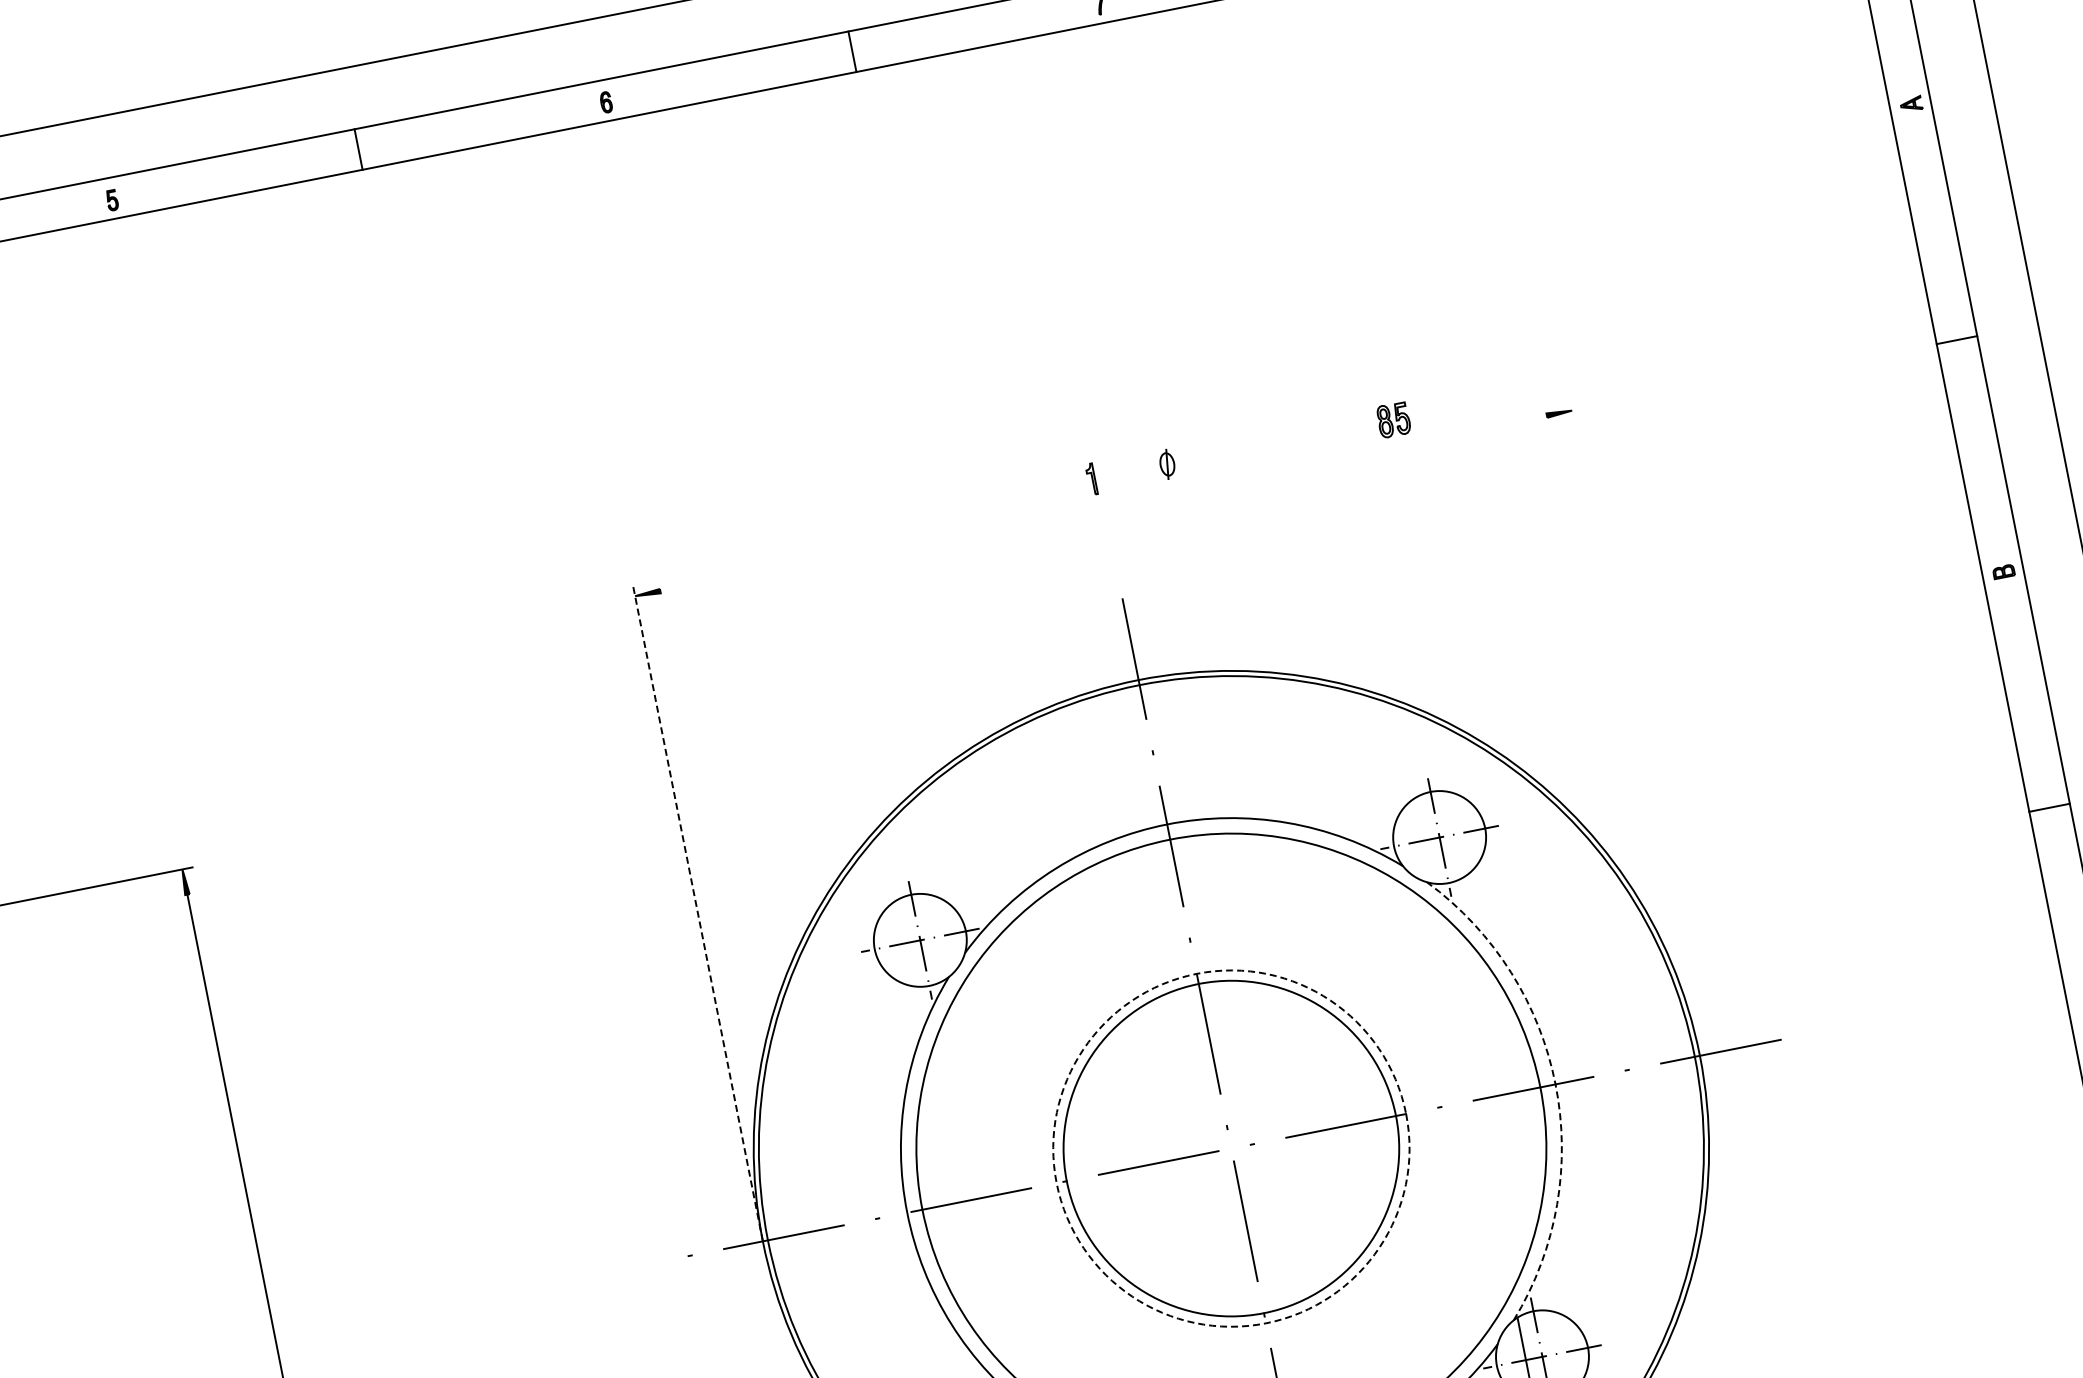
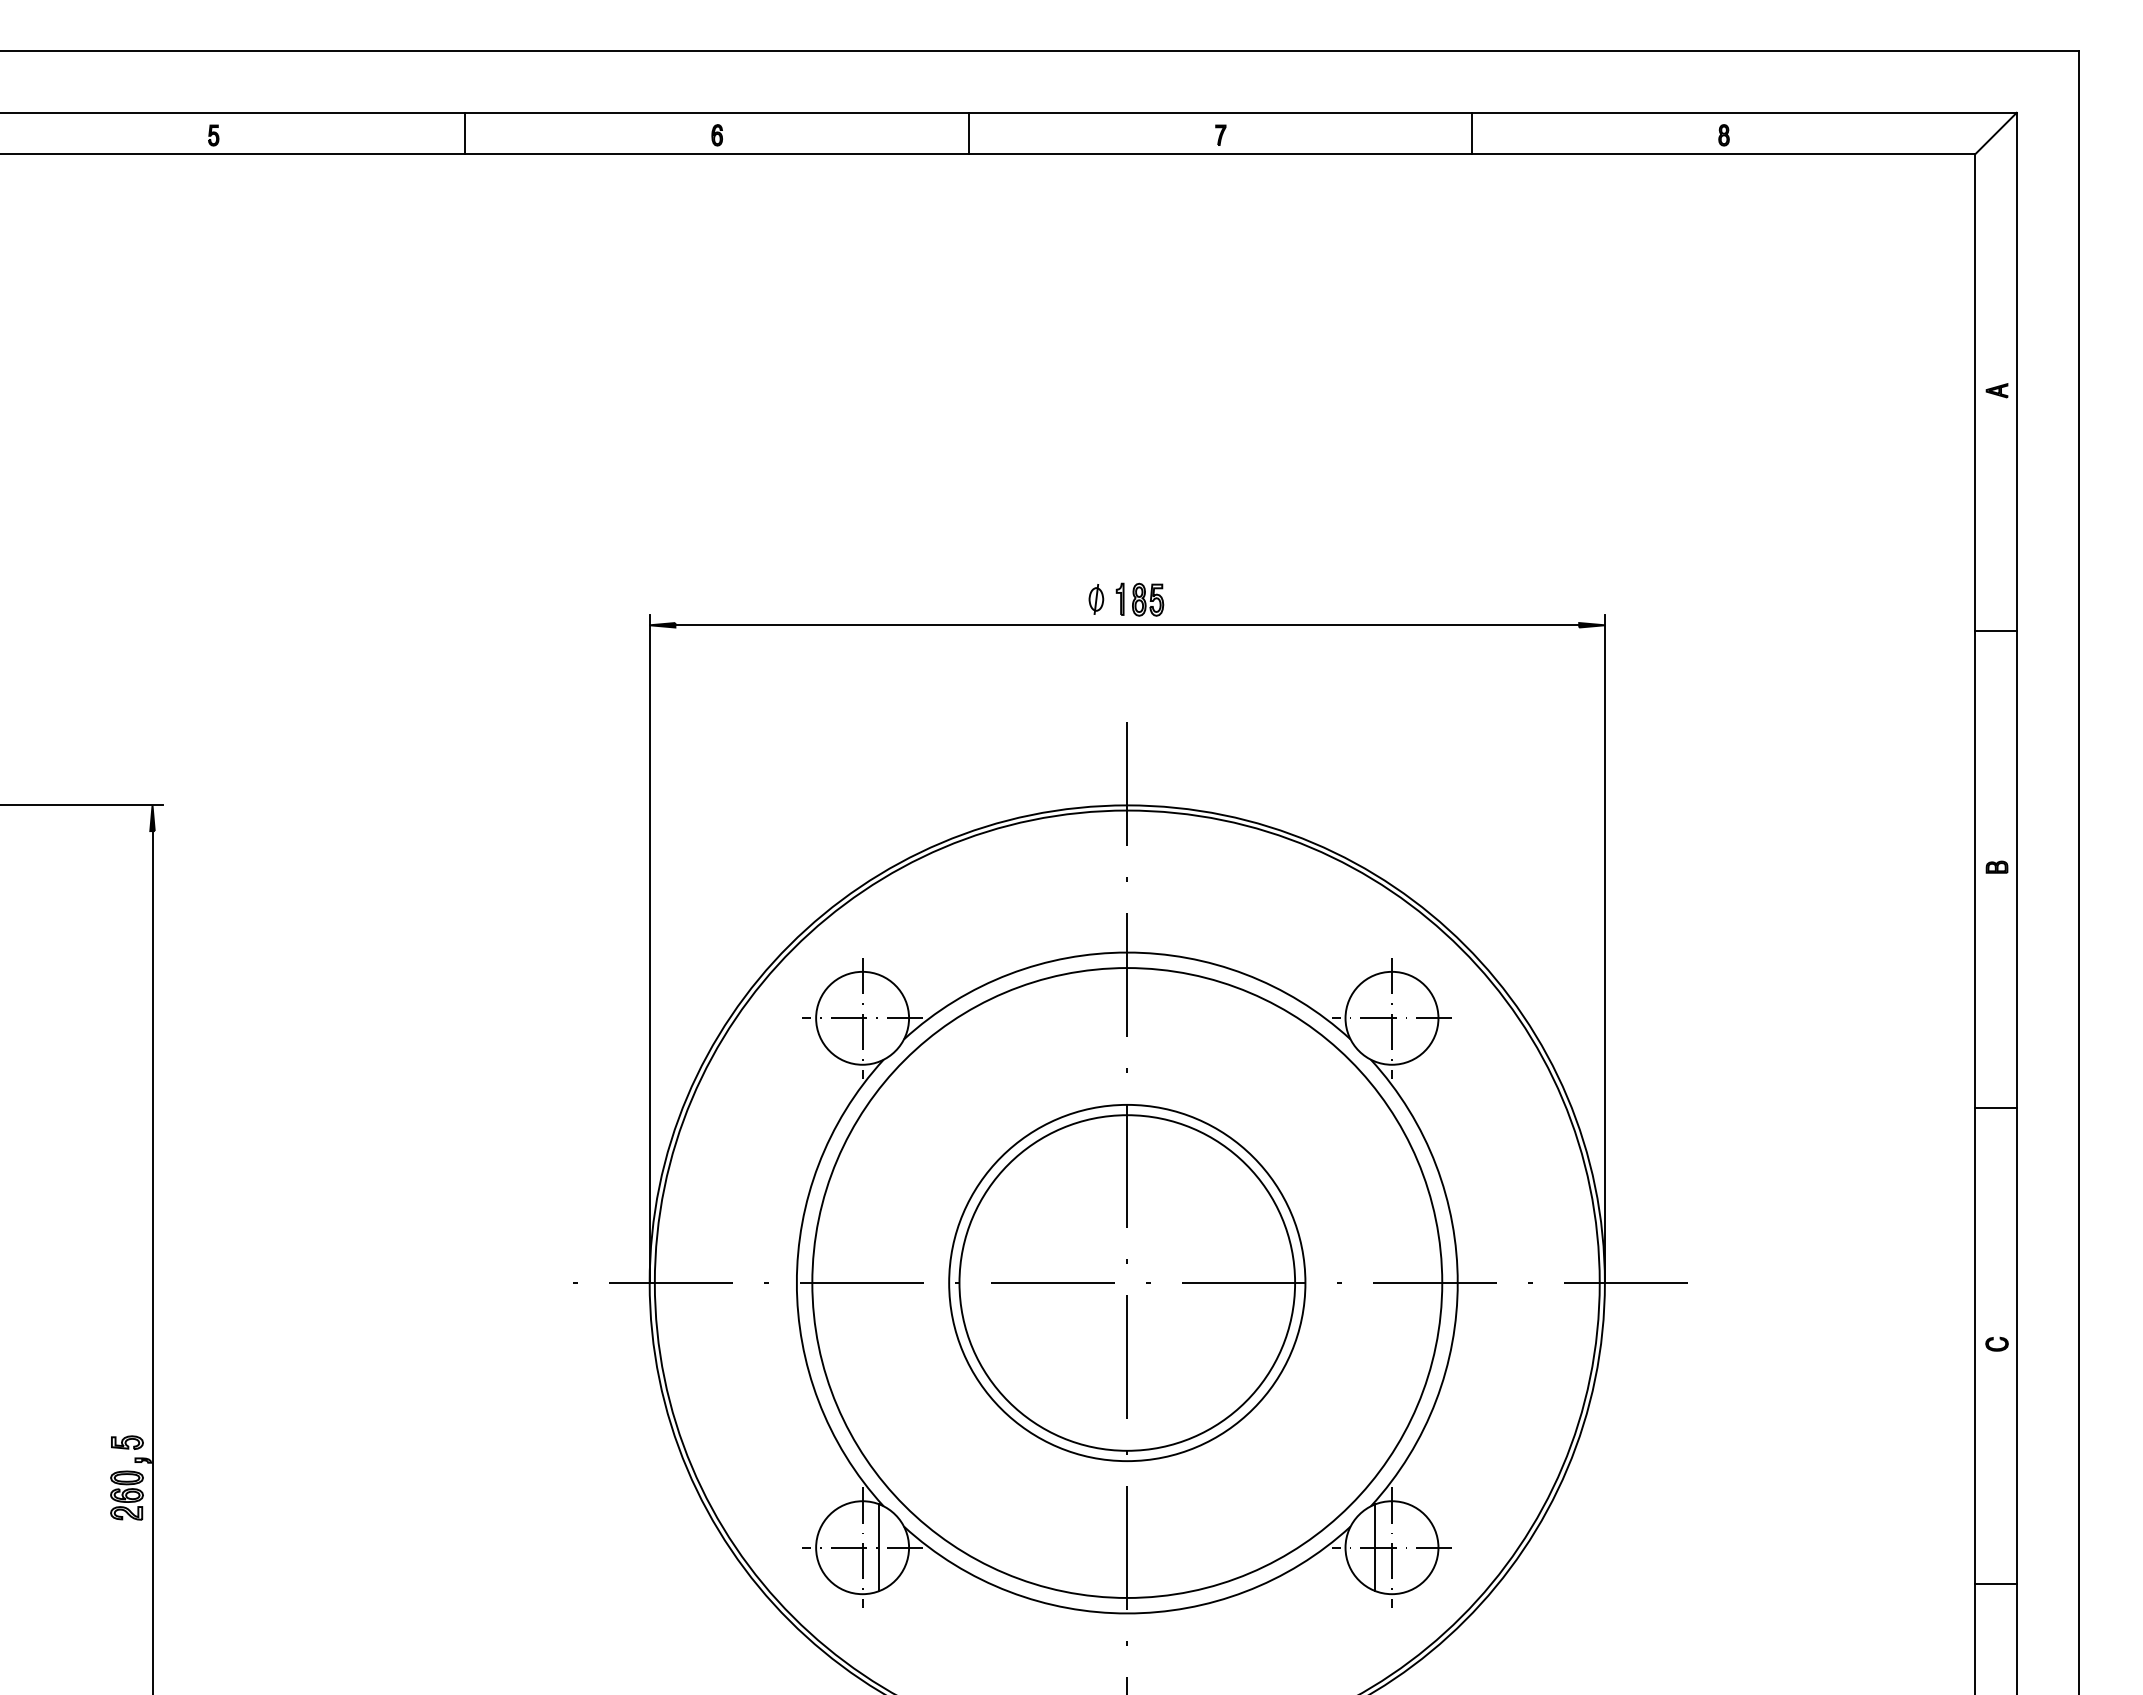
part: (1394, 419) -> (1148, 599), moved
part: (1167, 464) -> (1096, 599), moved
line: (1103, 503) -> (1127, 625), added
line: (1634, 727) -> (1604, 948), added
line: (697, 913) -> (649, 948), dashed -> solid
arc: (1555, 1084) -> (1457, 1283), dashed -> solid
circle: (1231, 1148) -> (1127, 1282), dashed -> solid

